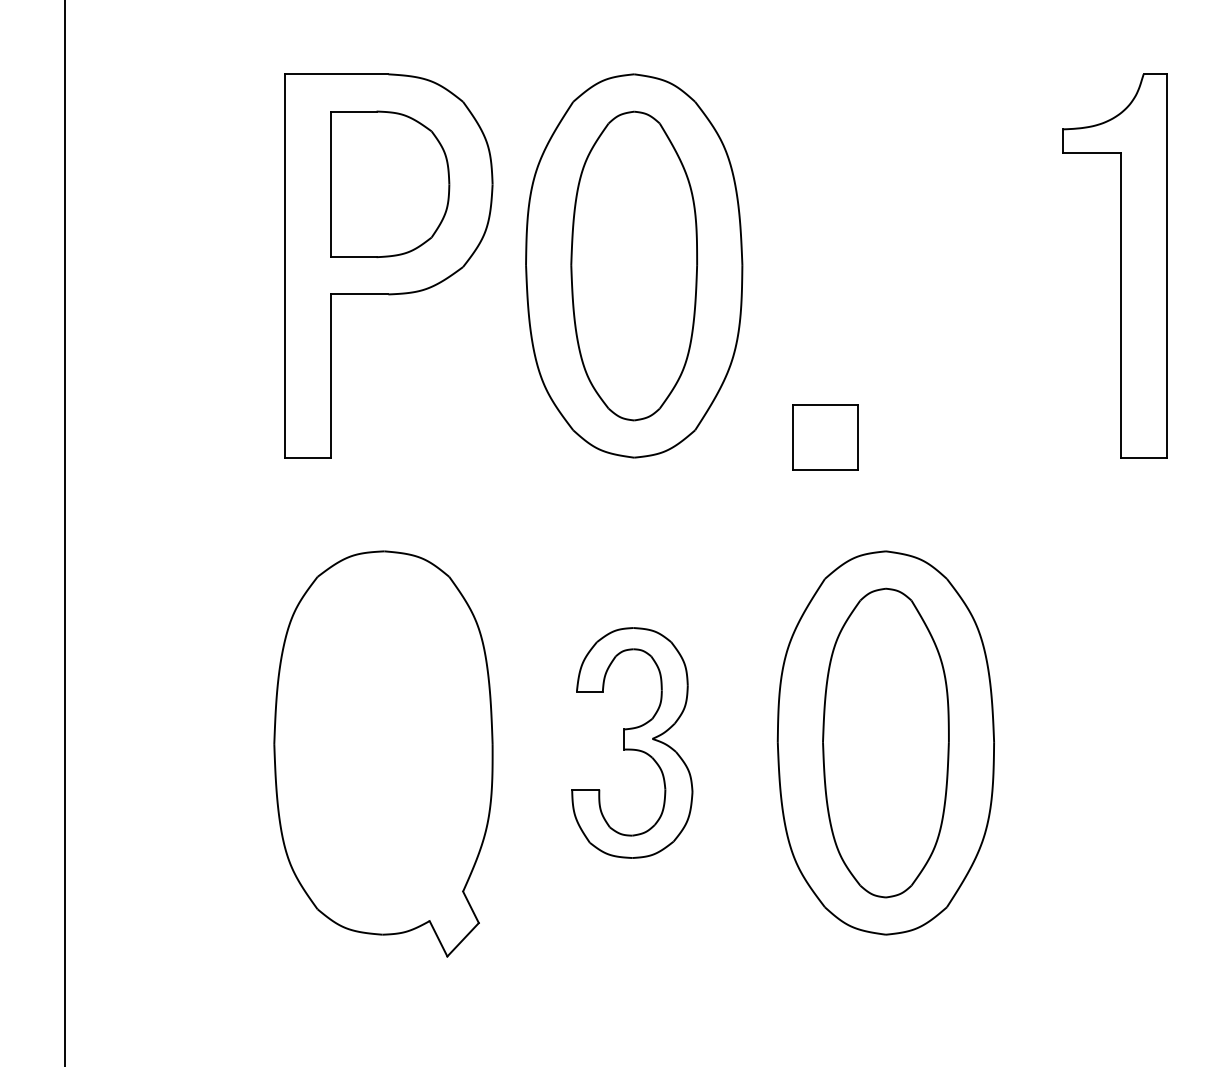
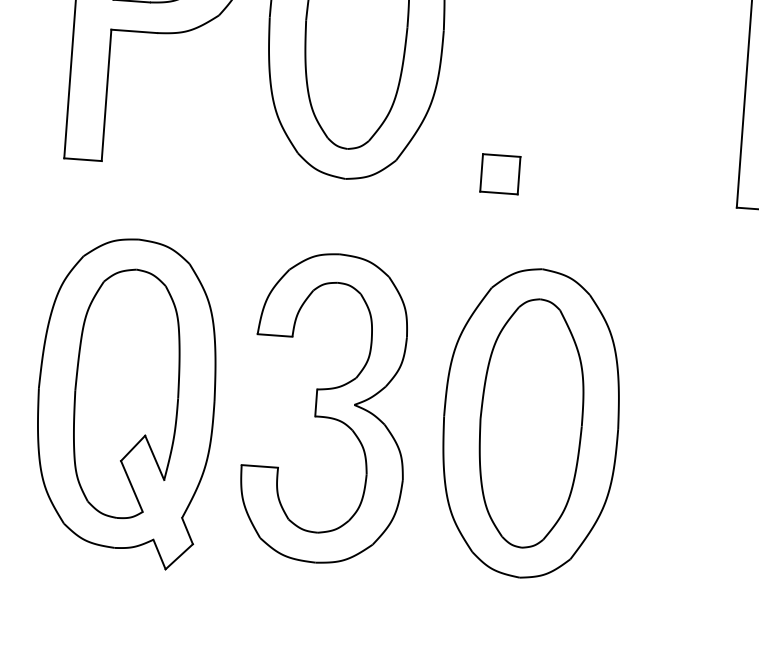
part: (825, 437) -> (500, 174), size x0.71
part: (383, 742) -> (126, 393), added
part: (632, 742) -> (327, 408), size x1.67

